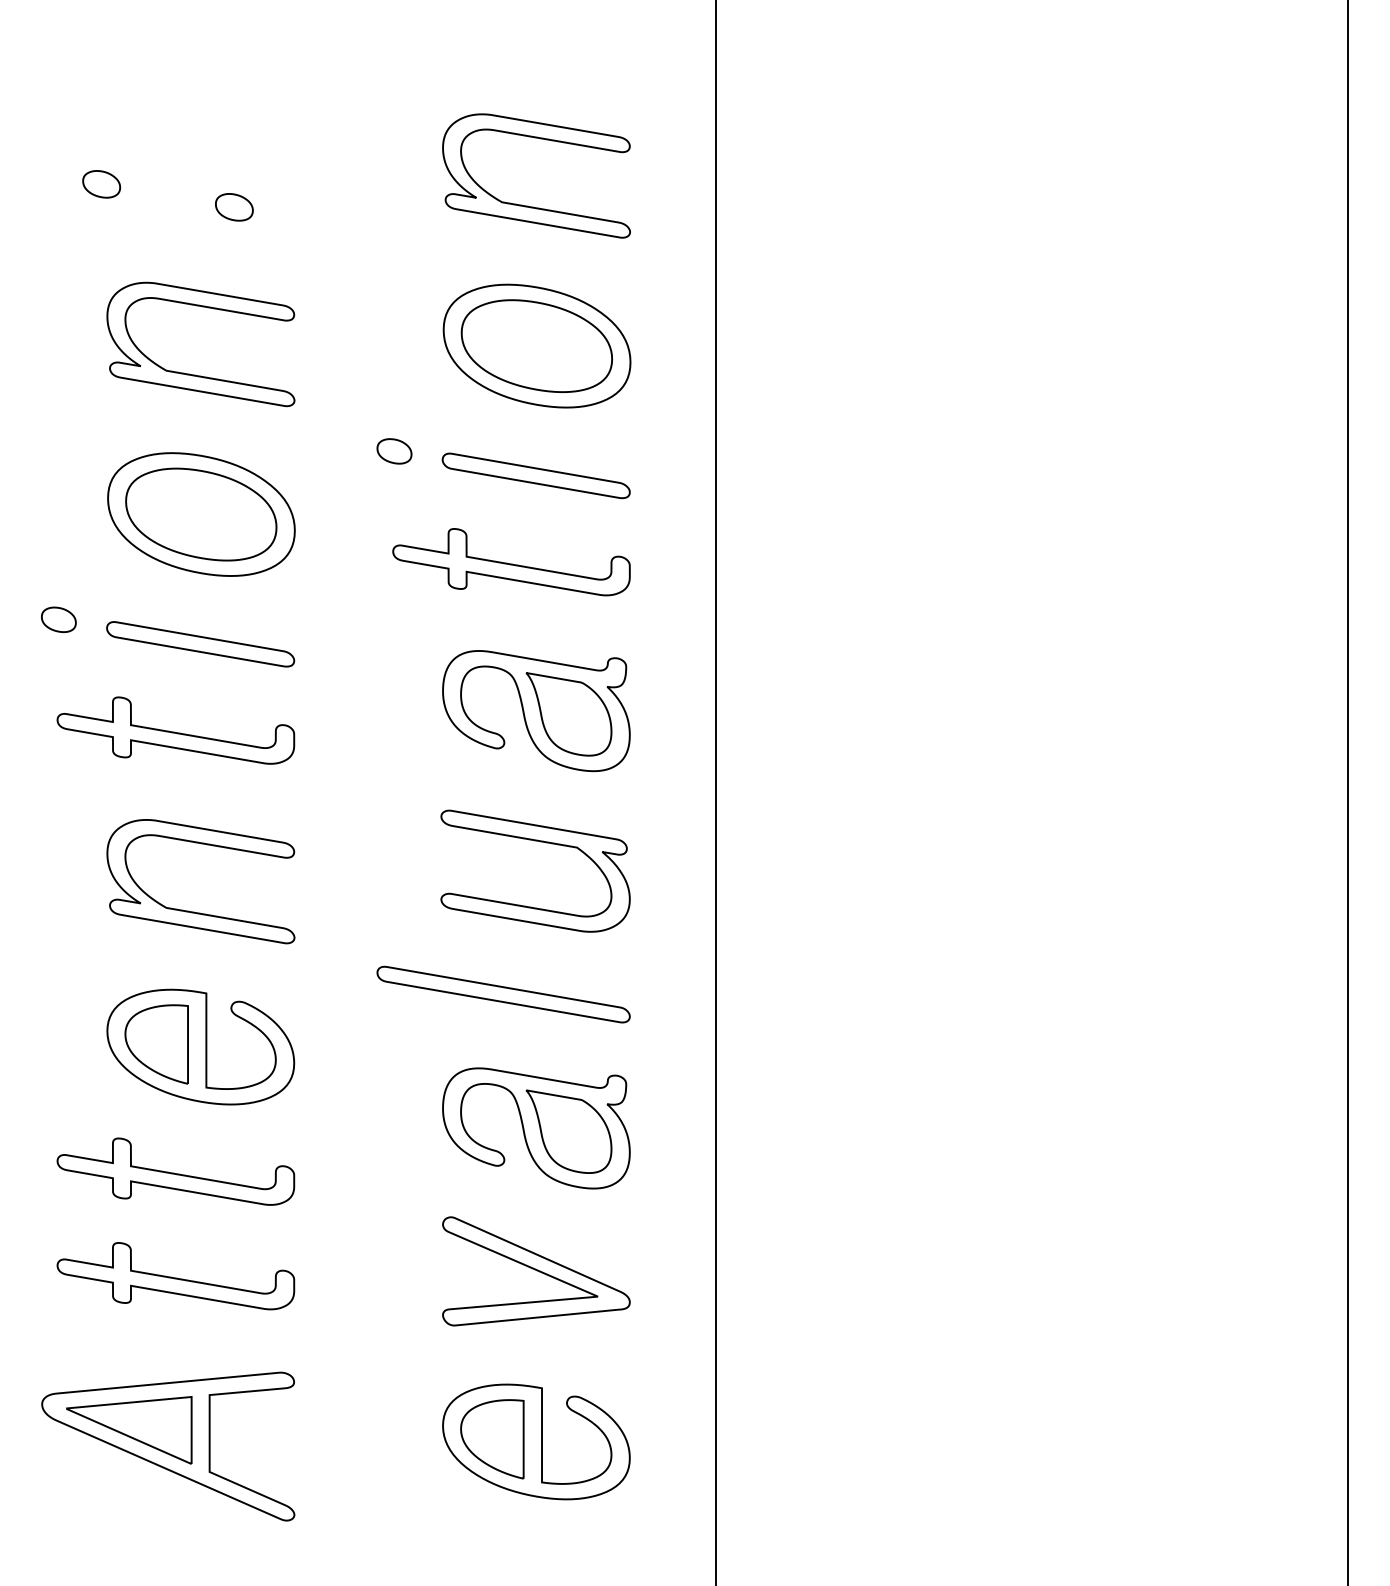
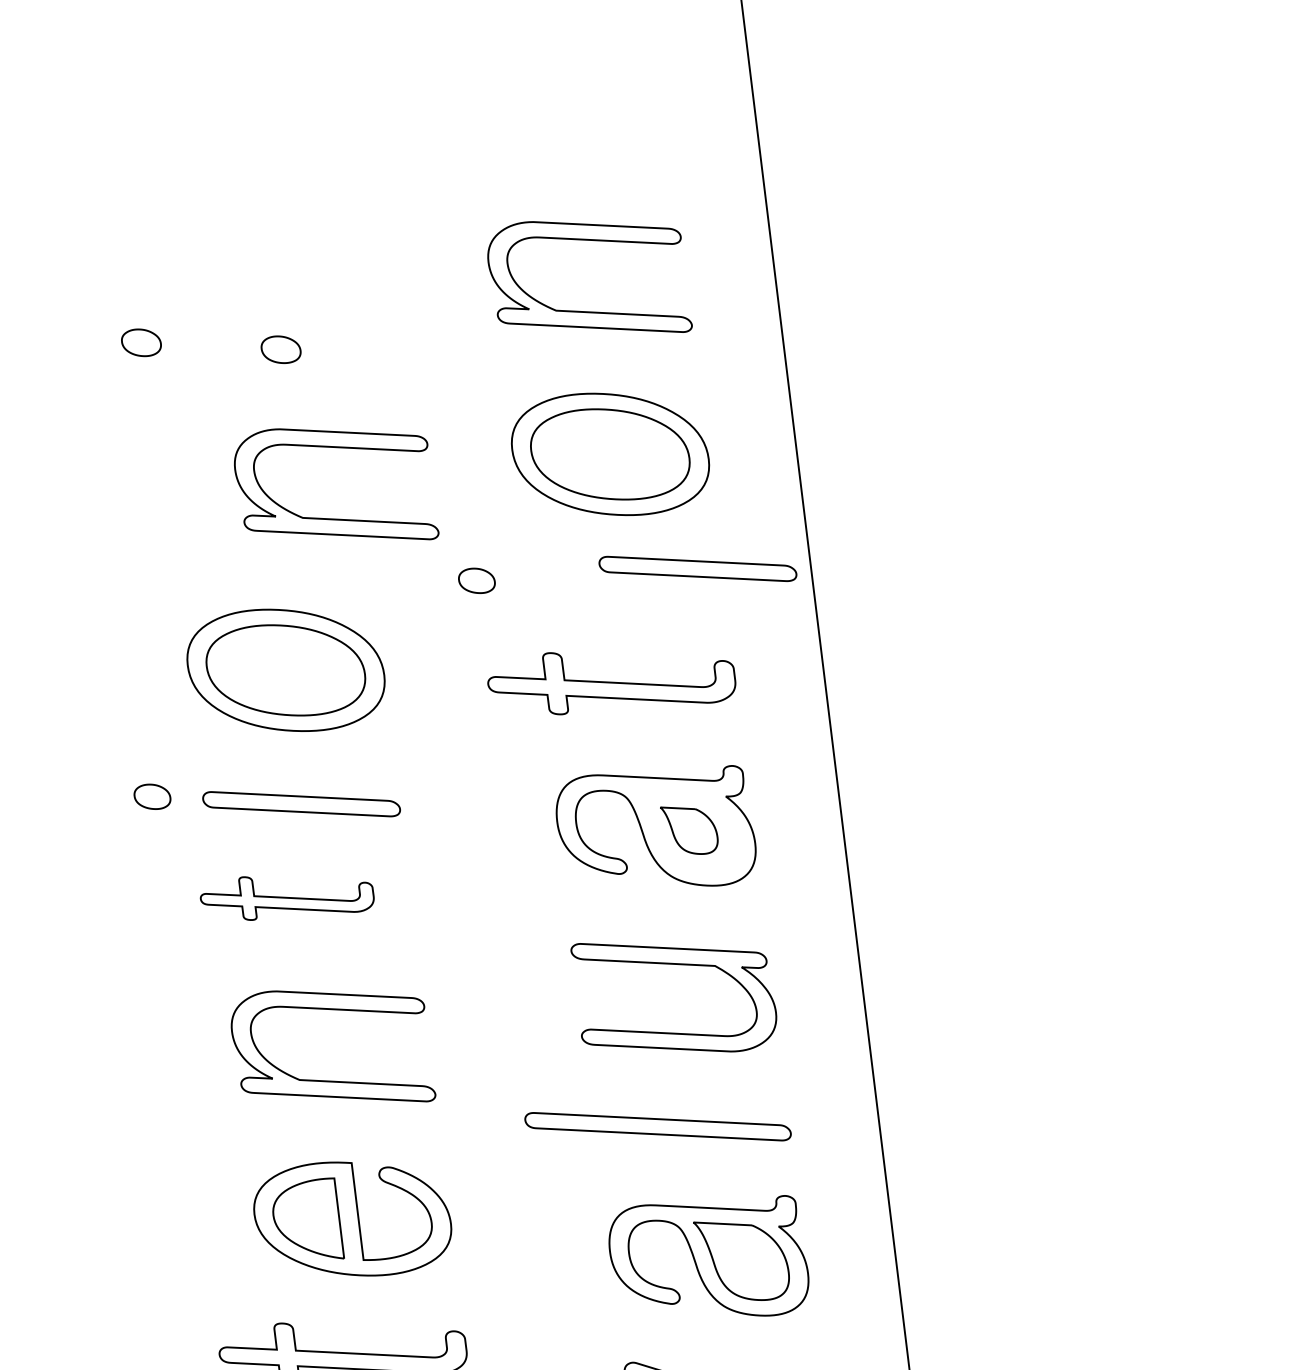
part: (195, 374) -> (333, 518), moved
part: (535, 475) -> (697, 568), moved
part: (568, 714) -> (689, 829), size x0.6
part: (175, 730) -> (286, 896), size x0.7

